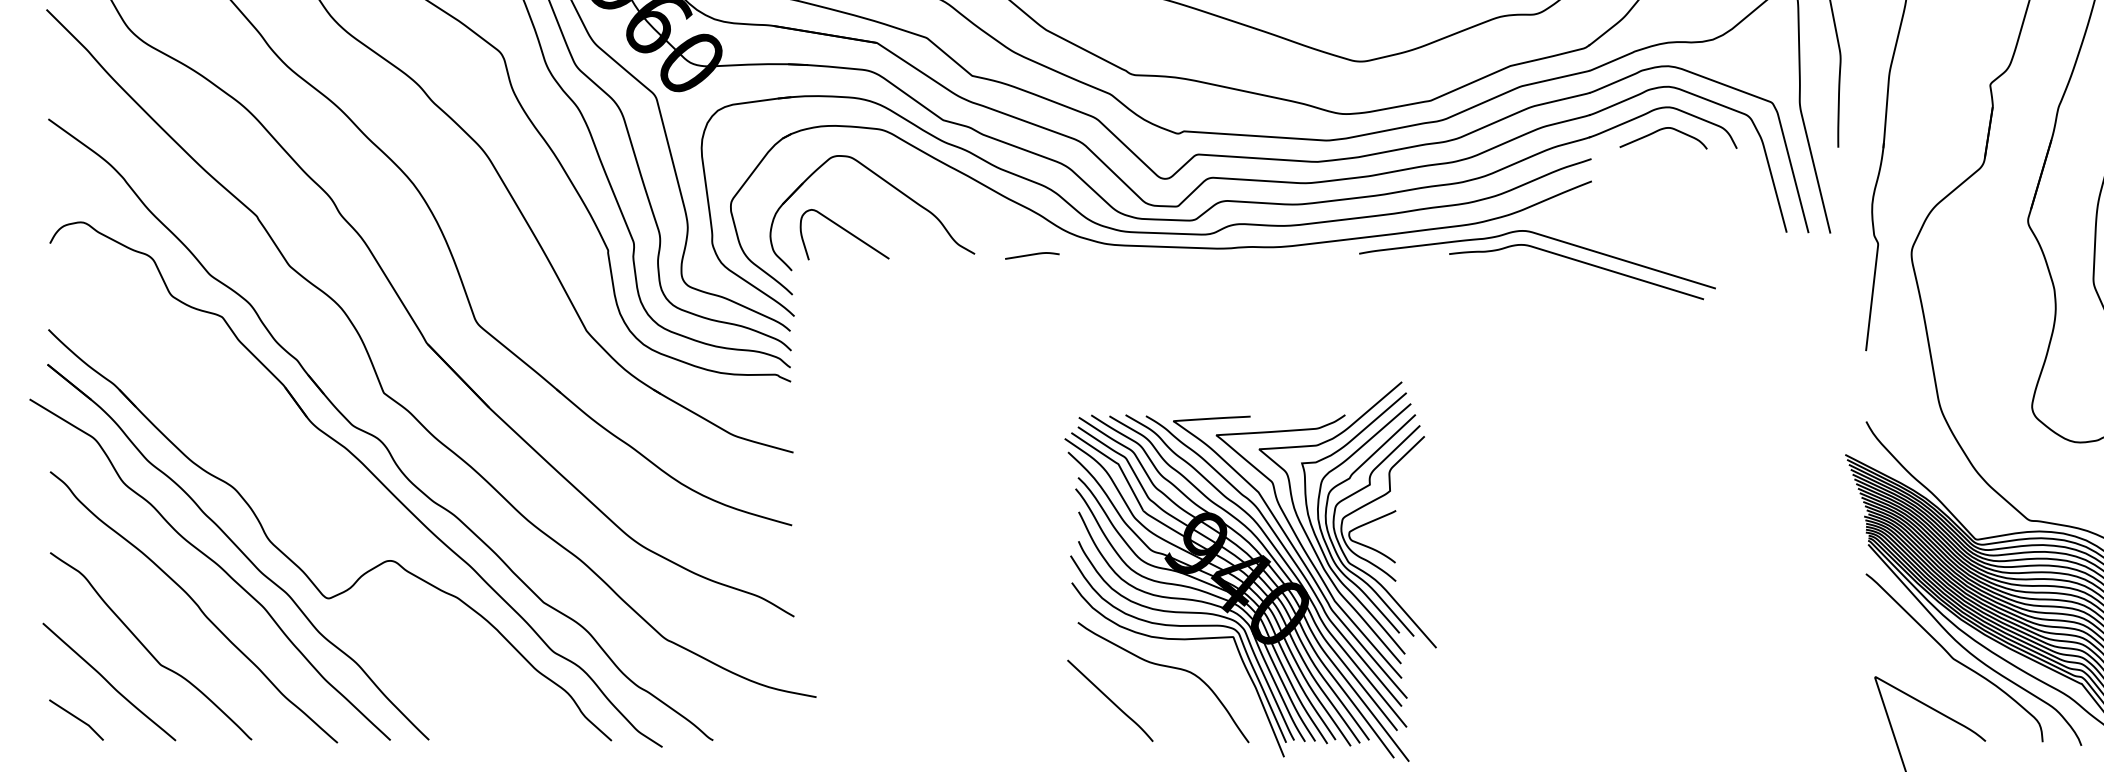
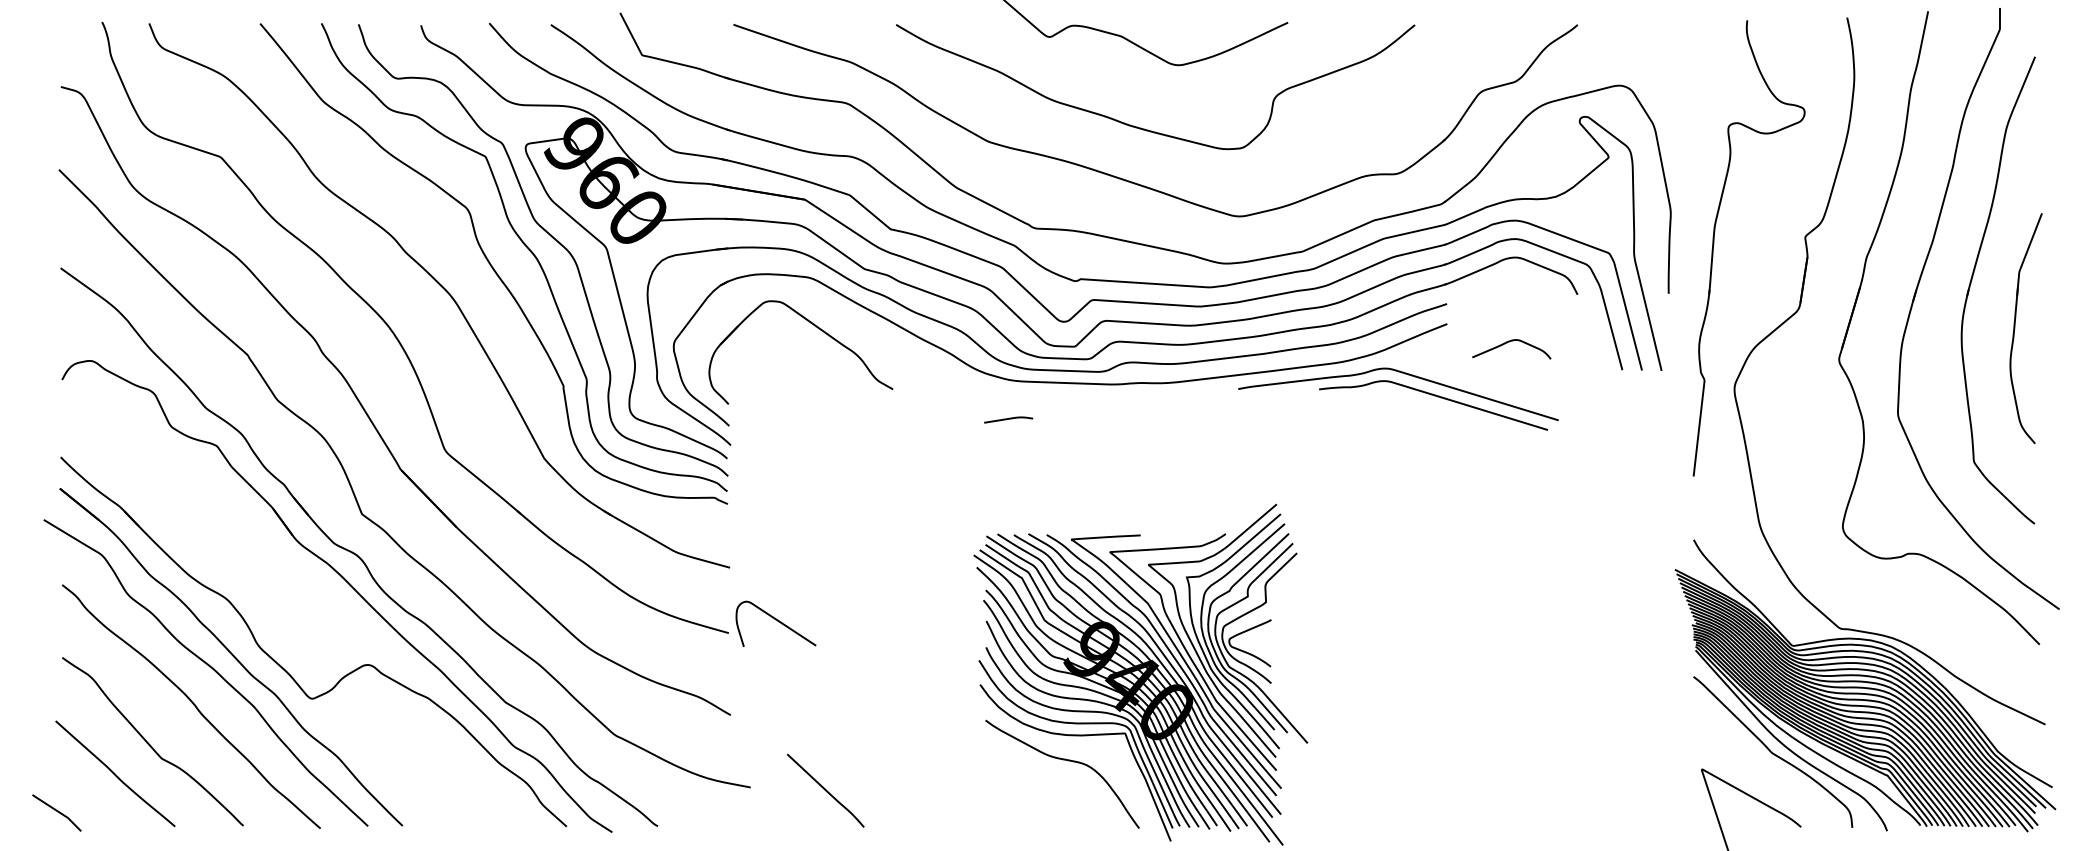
curve: (1658, 131) -> (1507, 343), moved
curve: (846, 231) -> (777, 621), moved
curve: (1032, 255) -> (1008, 419), moved
curve: (1110, 700) -> (825, 790), moved
curve: (76, 718) -> (56, 811), moved

